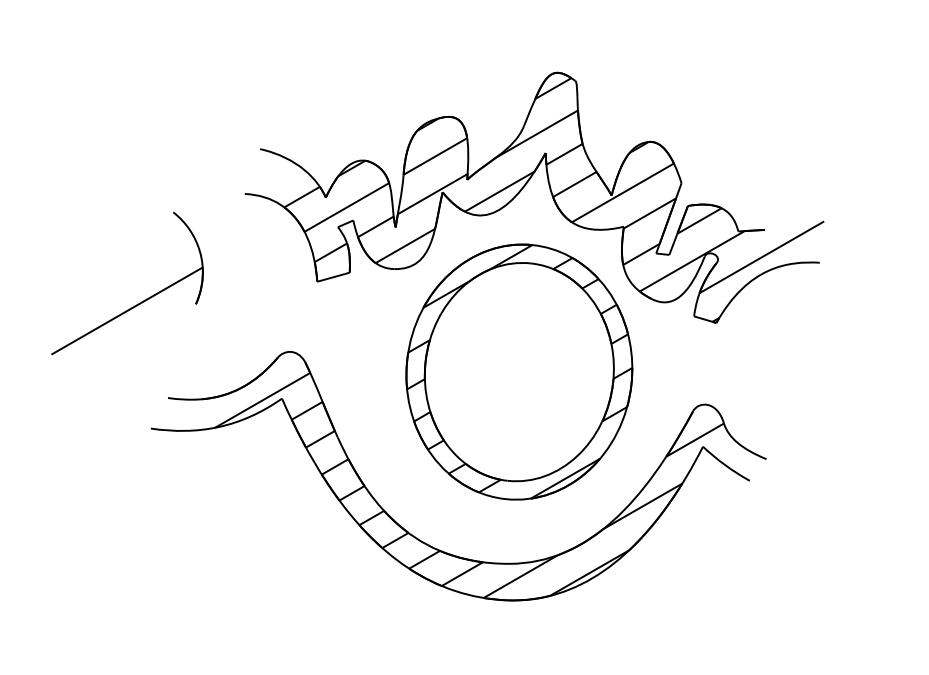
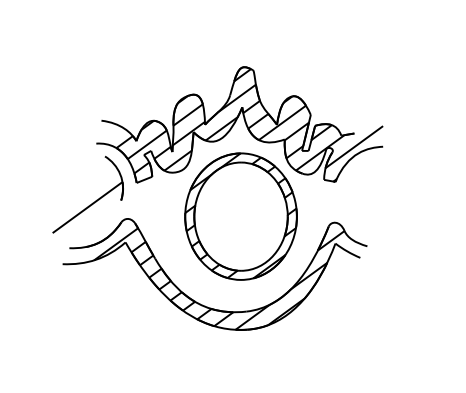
part: (138, 301) -> (92, 202), moved

